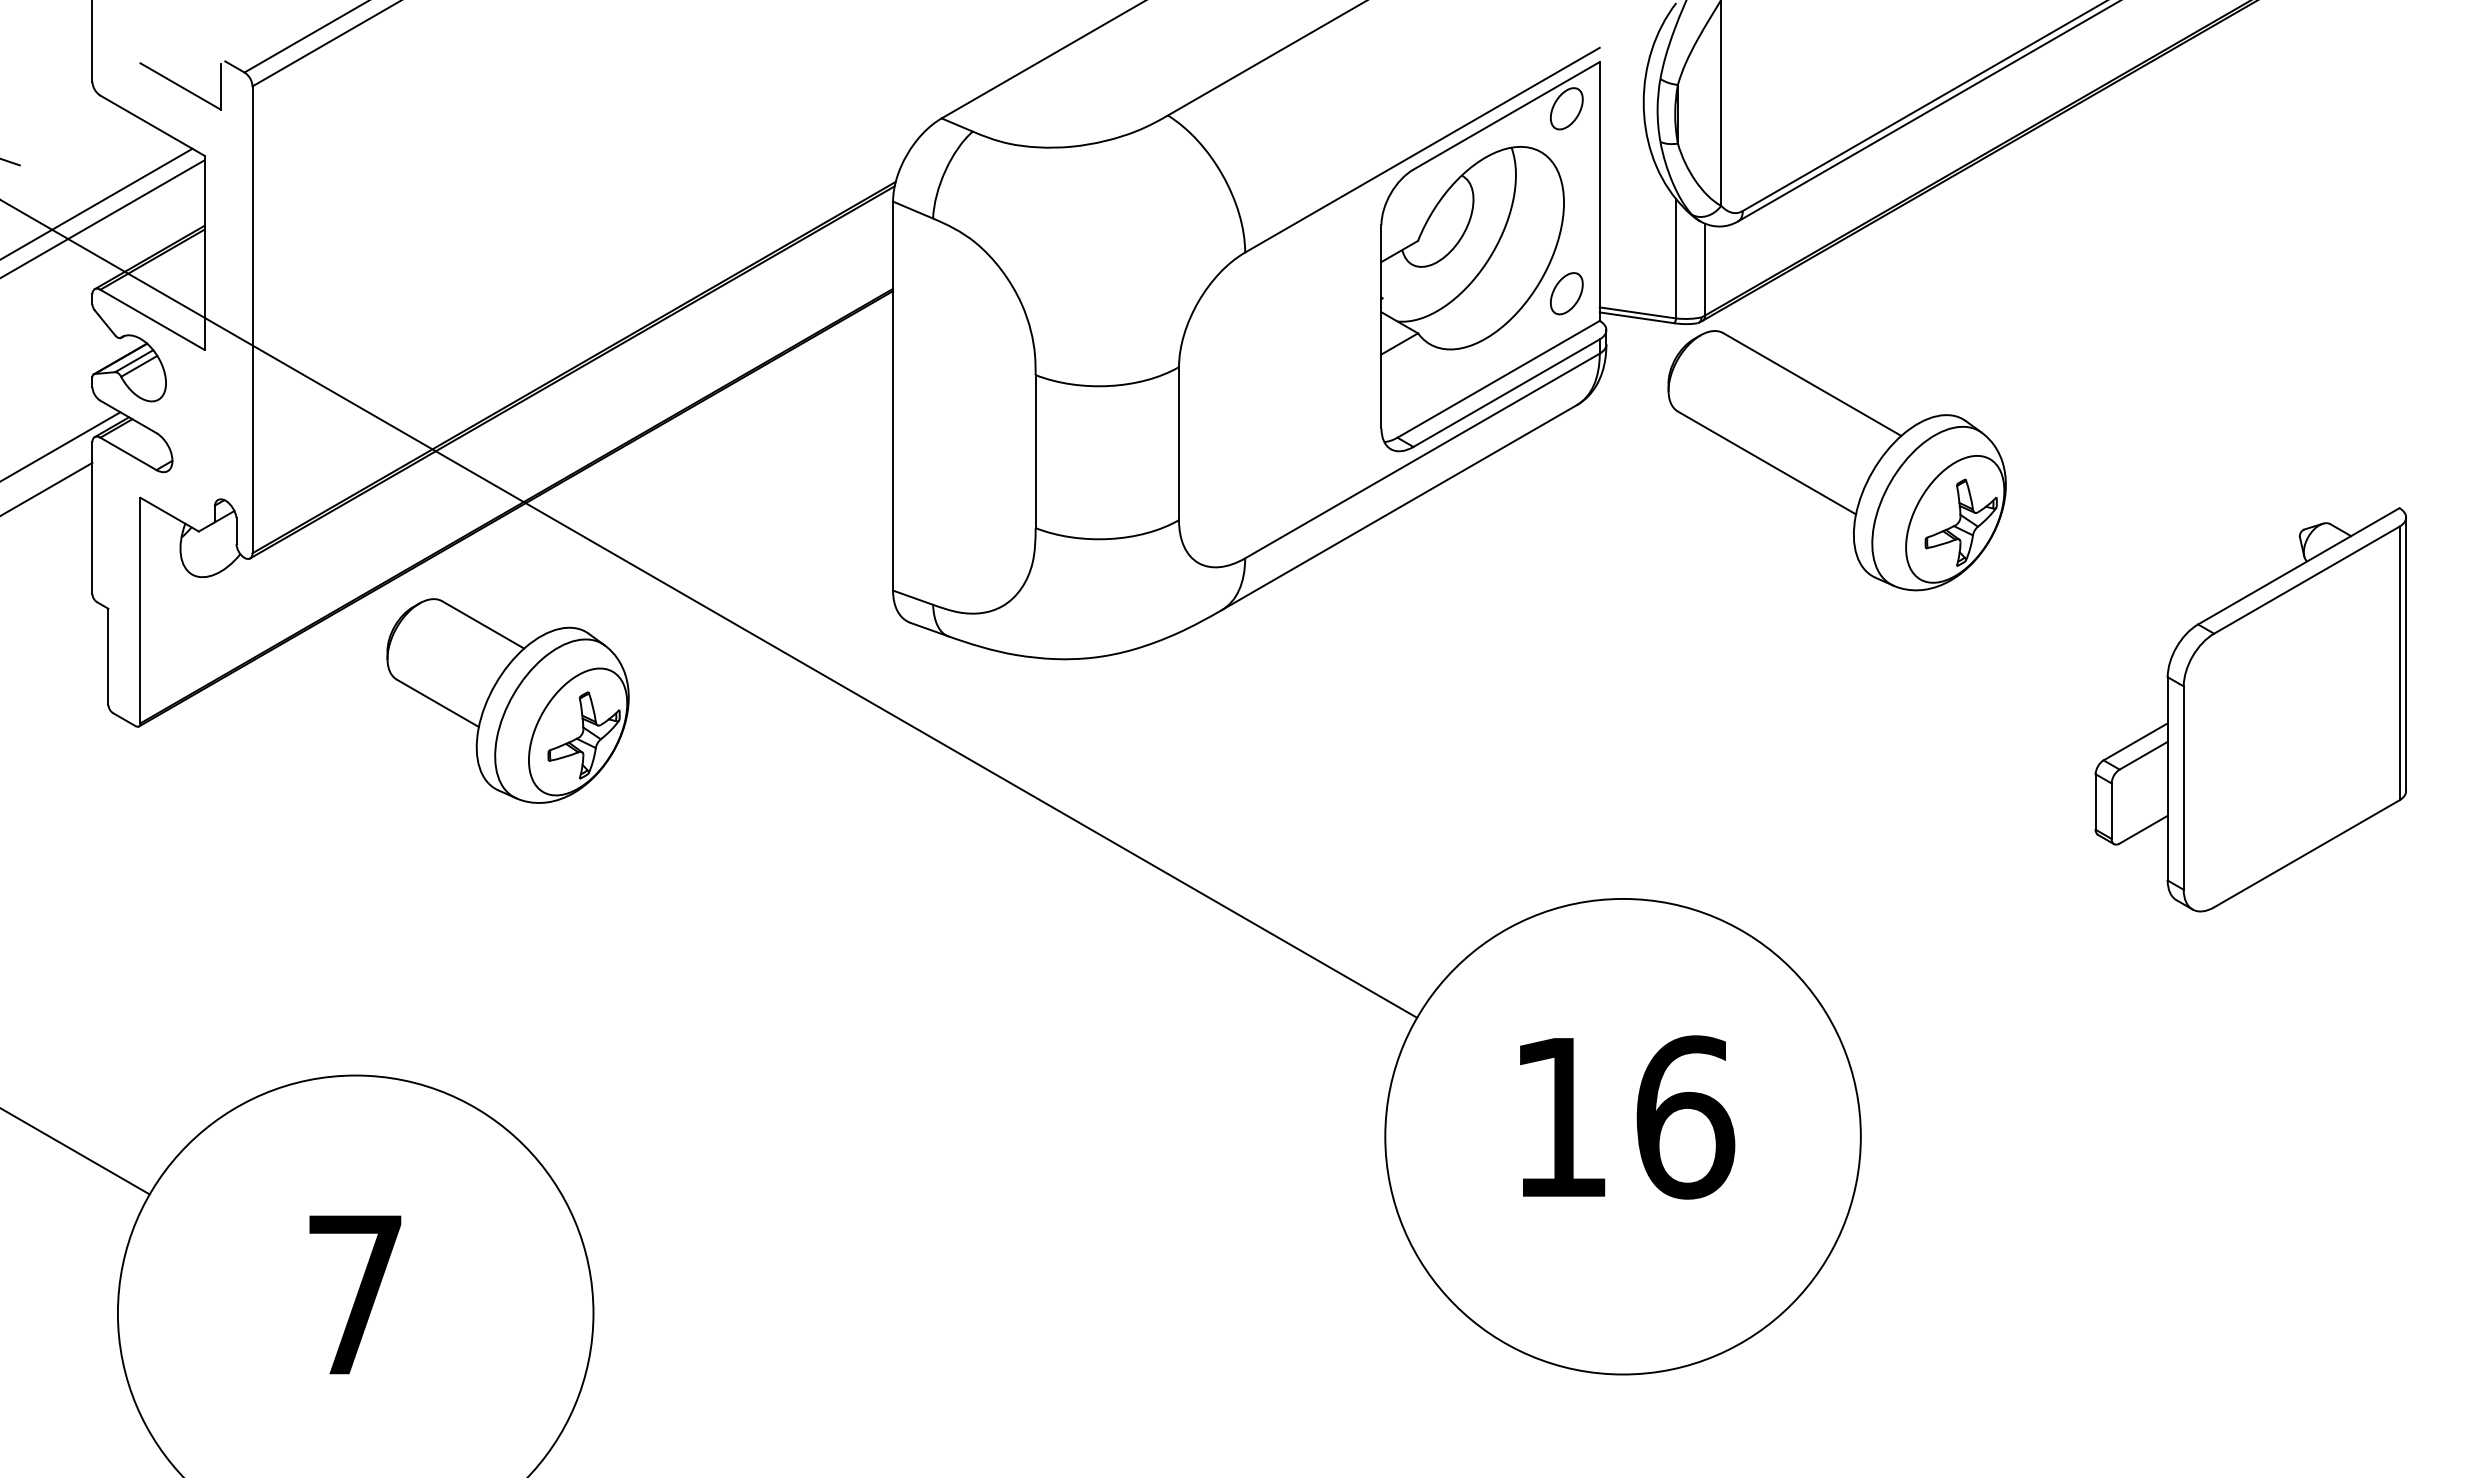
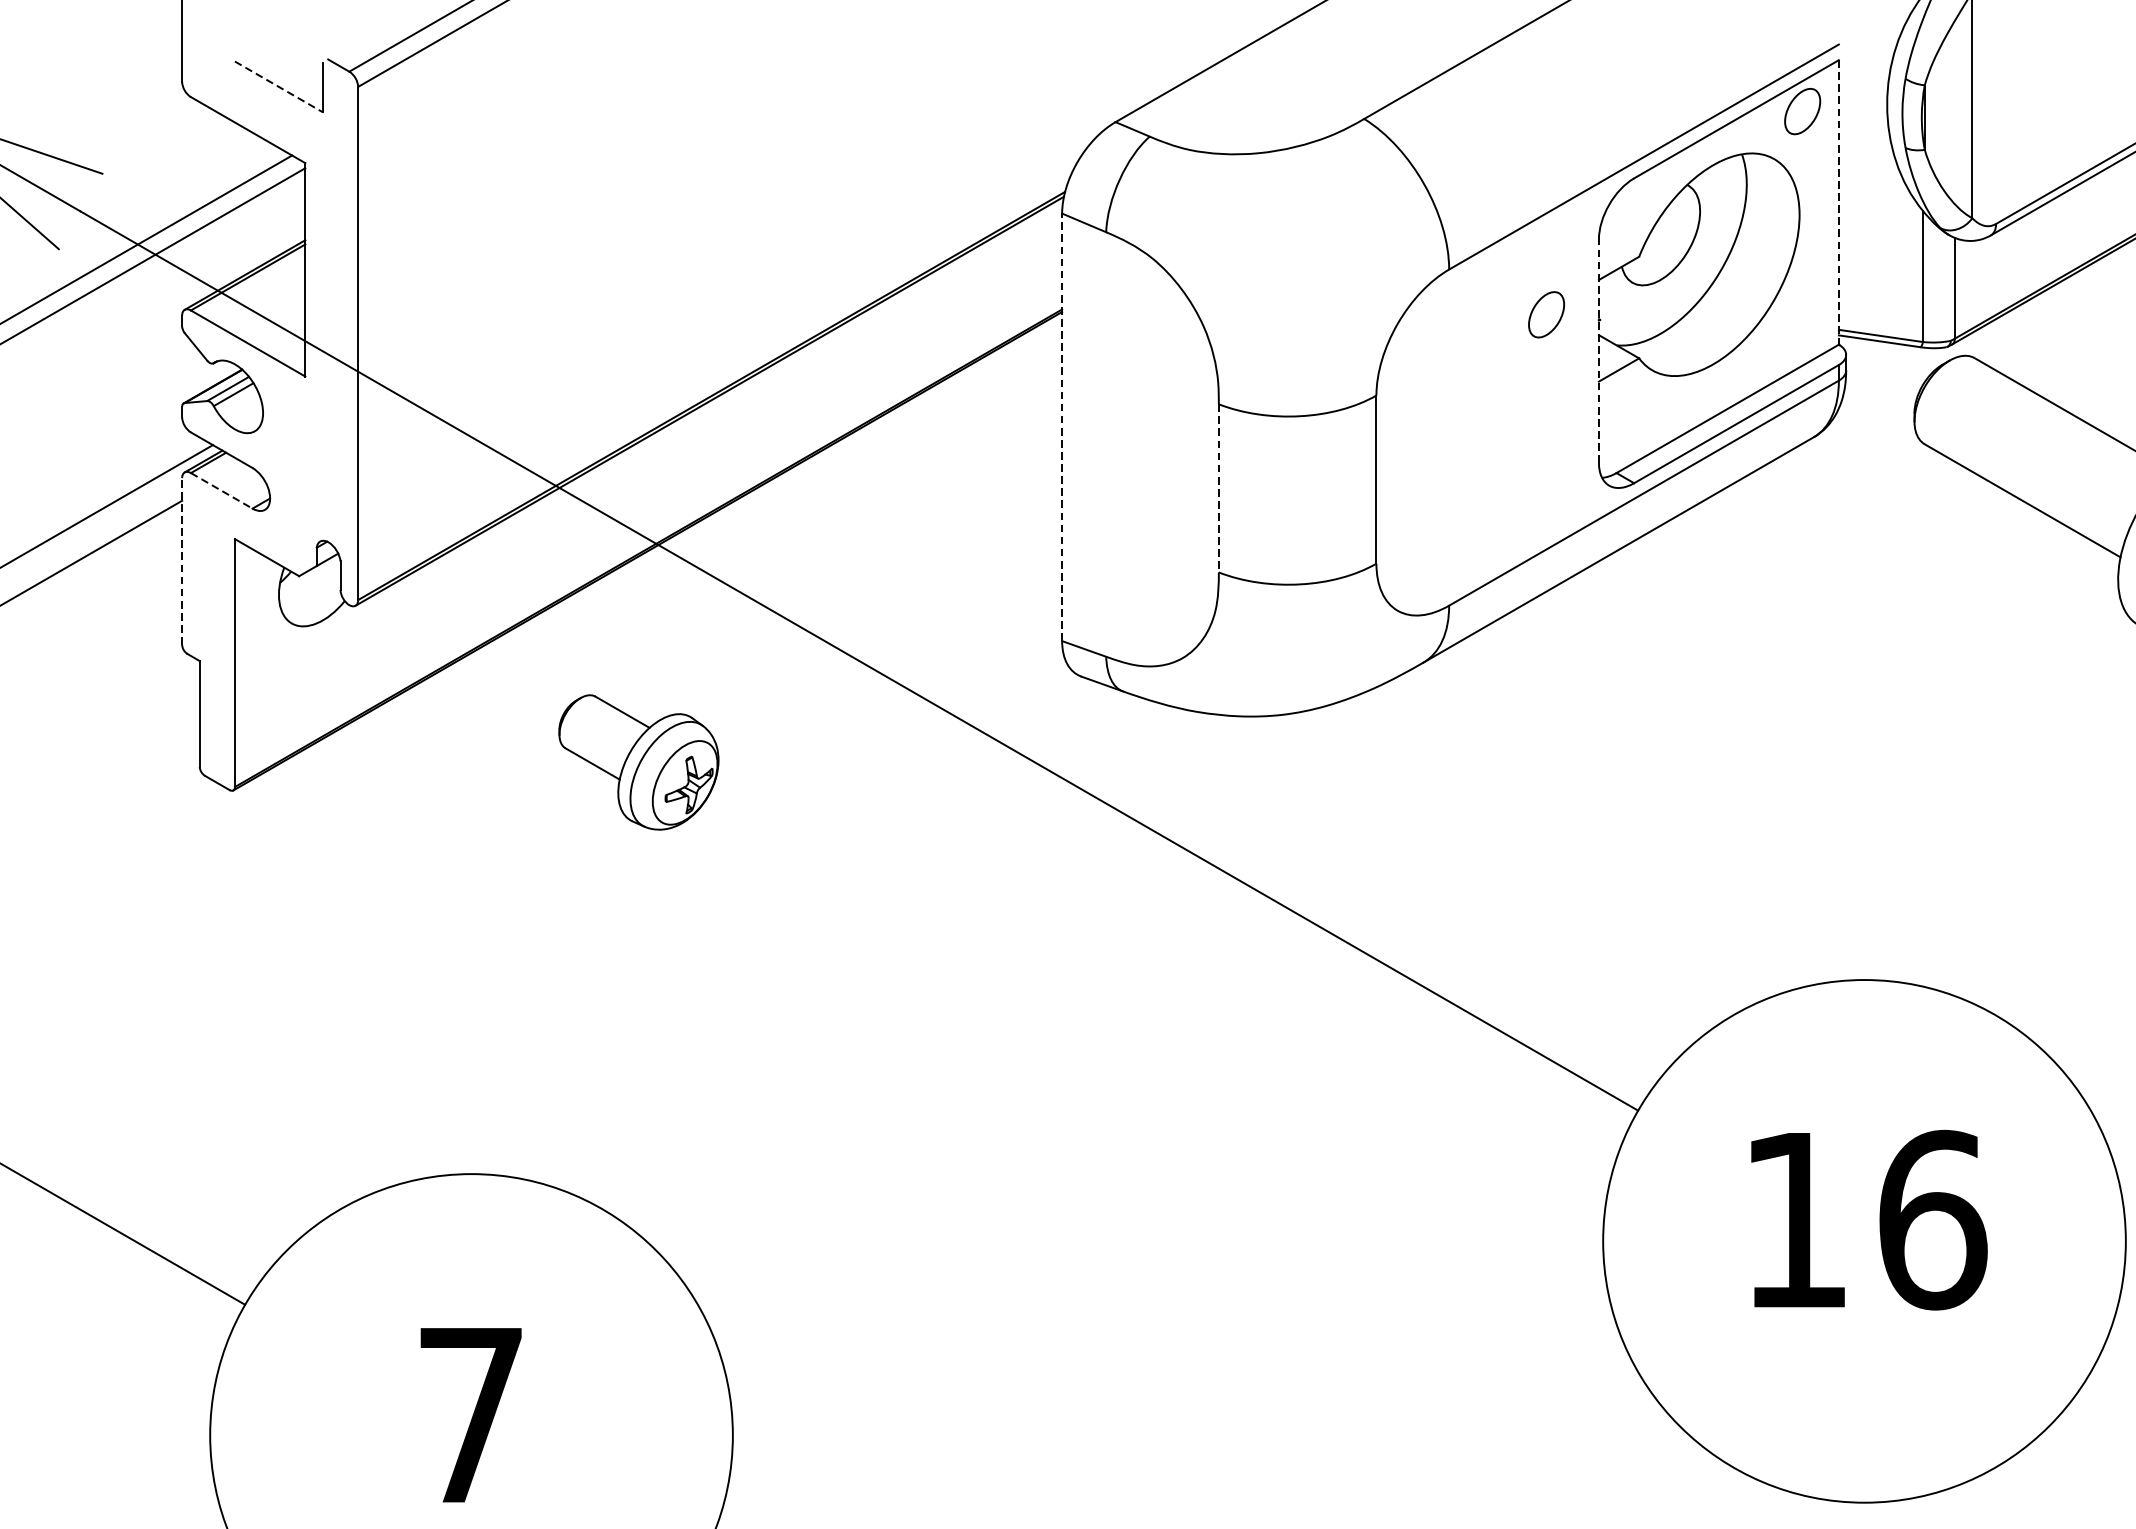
line: (180, 86) -> (278, 87), solid -> dashed
line: (1599, 191) -> (1838, 202), solid -> dashed
part: (1566, 293) -> (1546, 314), moved
line: (1381, 326) -> (1598, 350), solid -> dashed
line: (893, 395) -> (1062, 426), solid -> dashed
line: (1035, 451) -> (1218, 488), solid -> dashed
line: (128, 454) -> (221, 491), solid -> dashed
line: (92, 518) -> (182, 561), solid -> dashed
part: (507, 700) -> (638, 761), size x0.6

